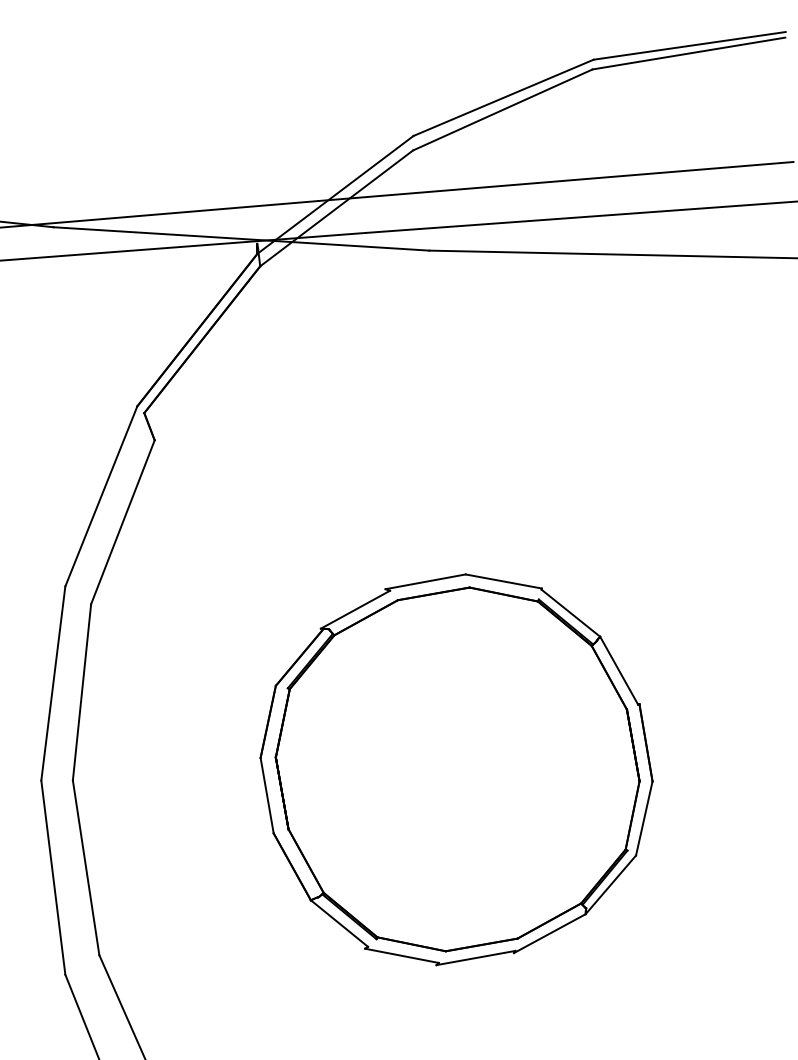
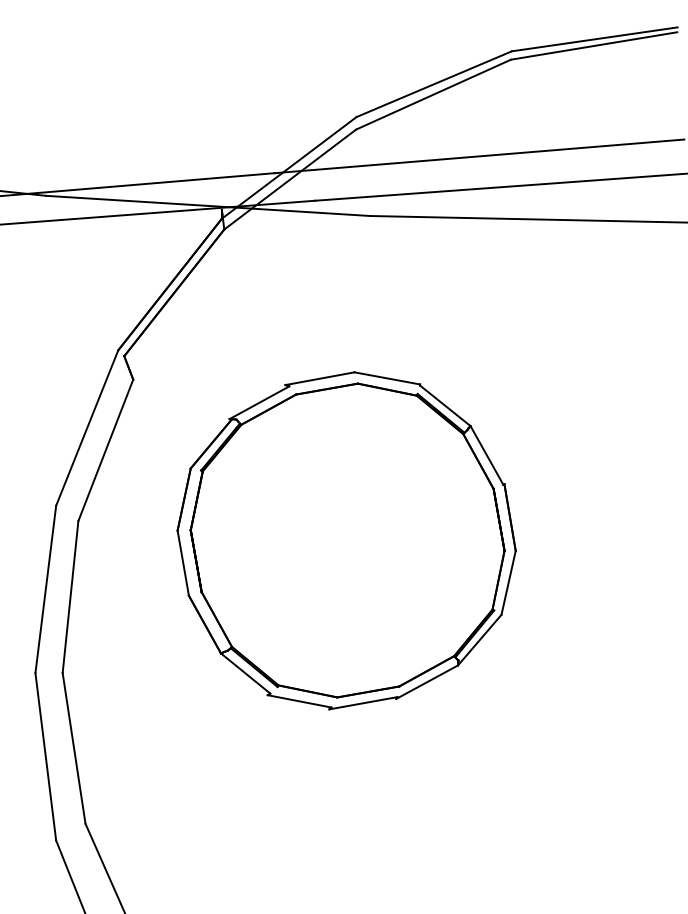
part: (456, 769) -> (346, 540), moved

